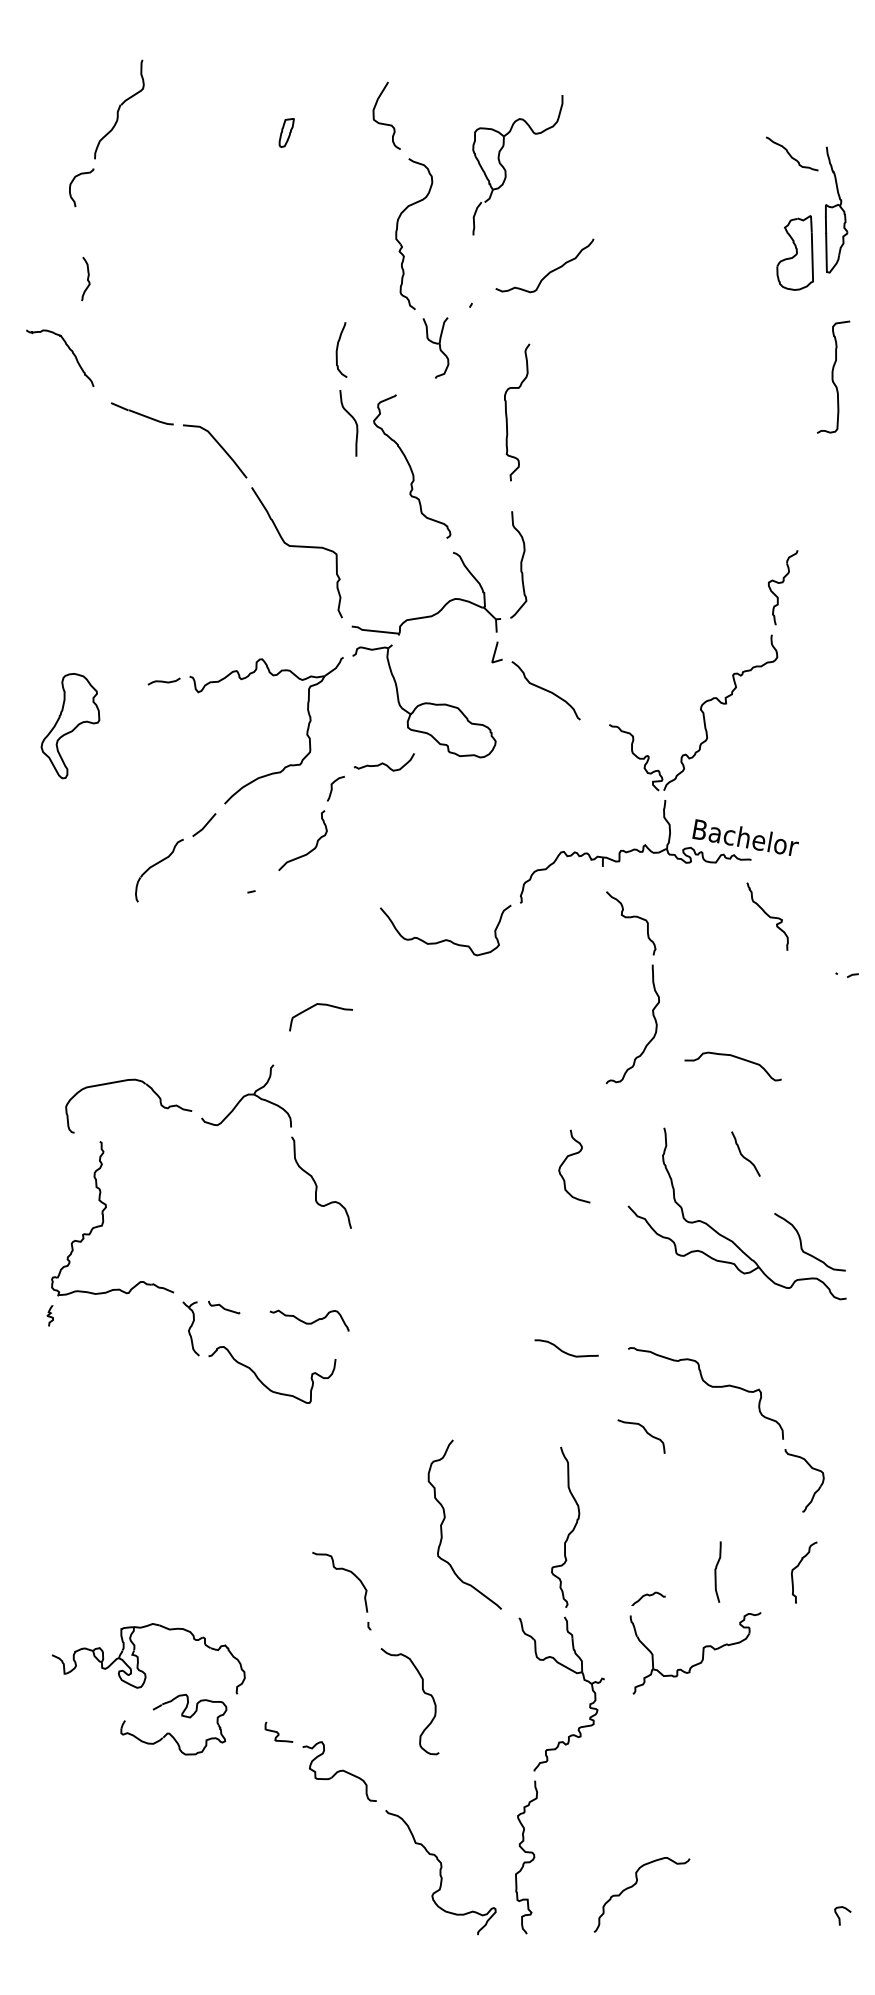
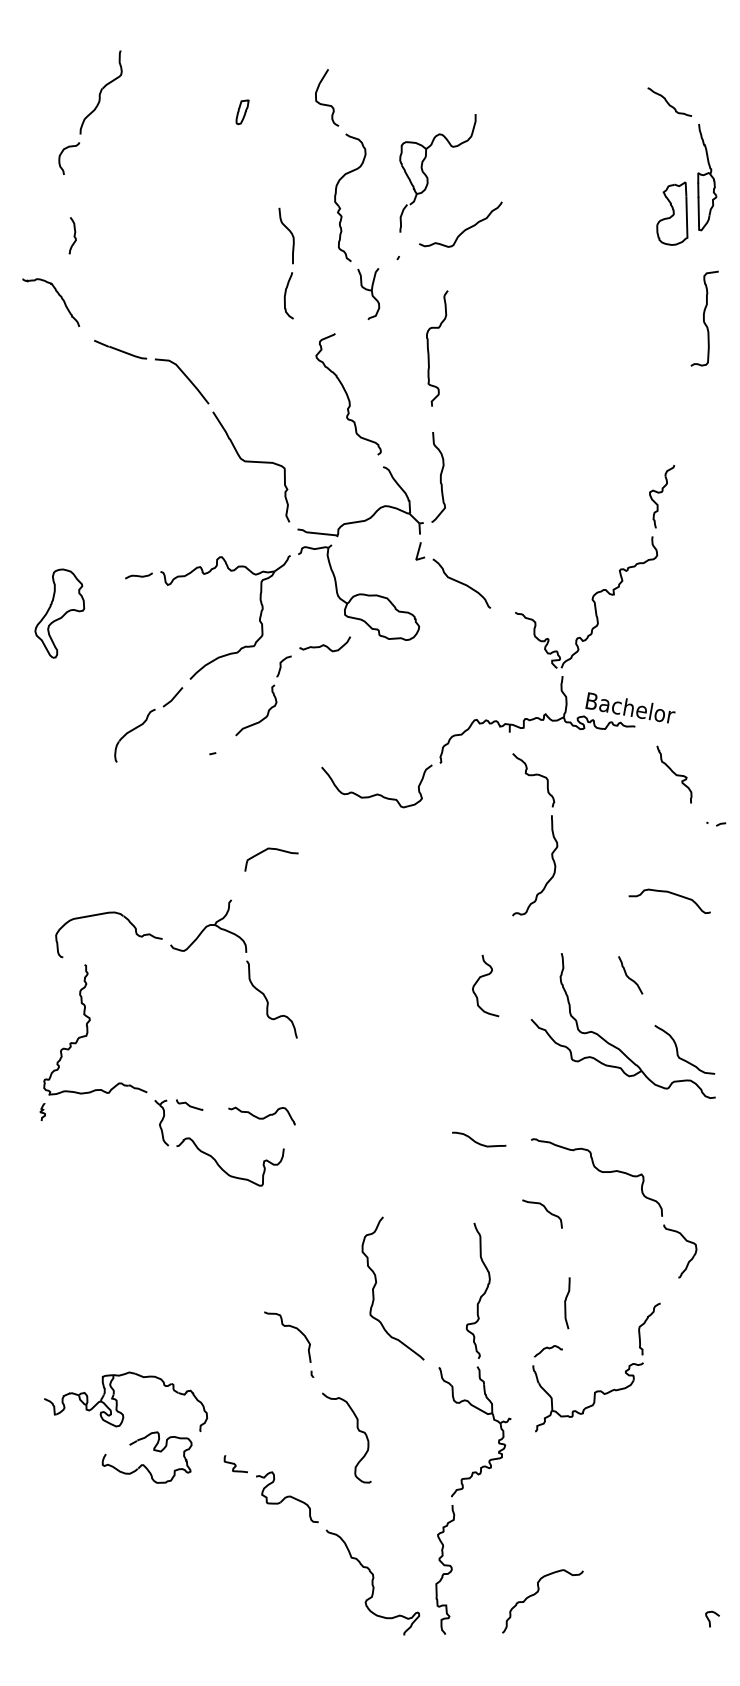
curve: (790, 154) -> (668, 102), moved
part: (506, 170) -> (428, 177), moved
curve: (353, 420) -> (290, 233), moved
curve: (767, 916) -> (674, 774), moved
curve: (736, 1058) -> (672, 894), moved
curve: (798, 1566) -> (644, 1323), moved
curve: (716, 1571) -> (566, 1302), moved

